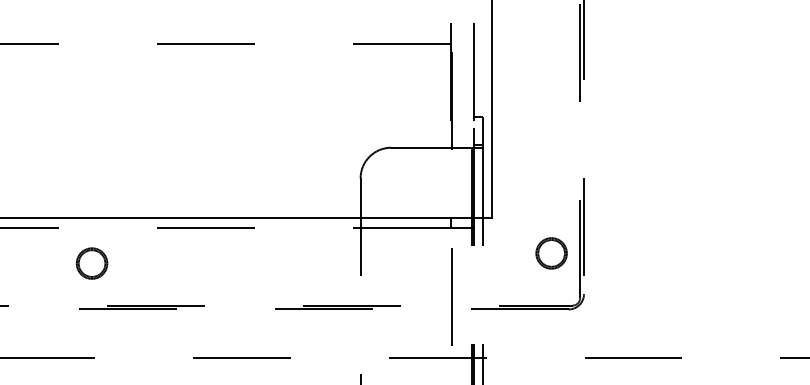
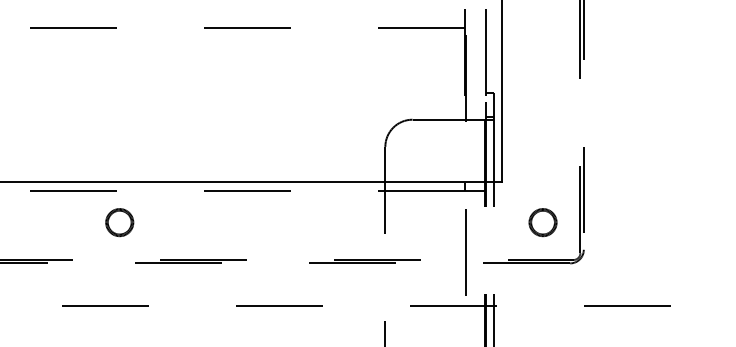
part: (550, 253) -> (542, 222), moved
part: (91, 263) -> (119, 222), moved

